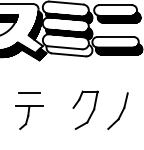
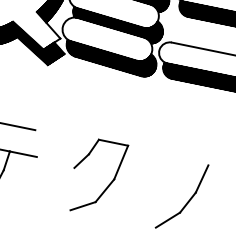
hatch: (69, 50) -> (111, 57), added
part: (91, 112) -> (107, 184), moved

